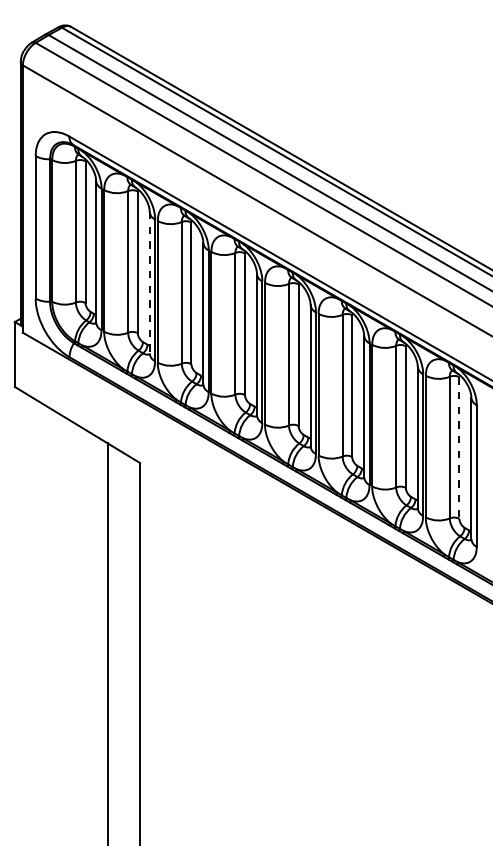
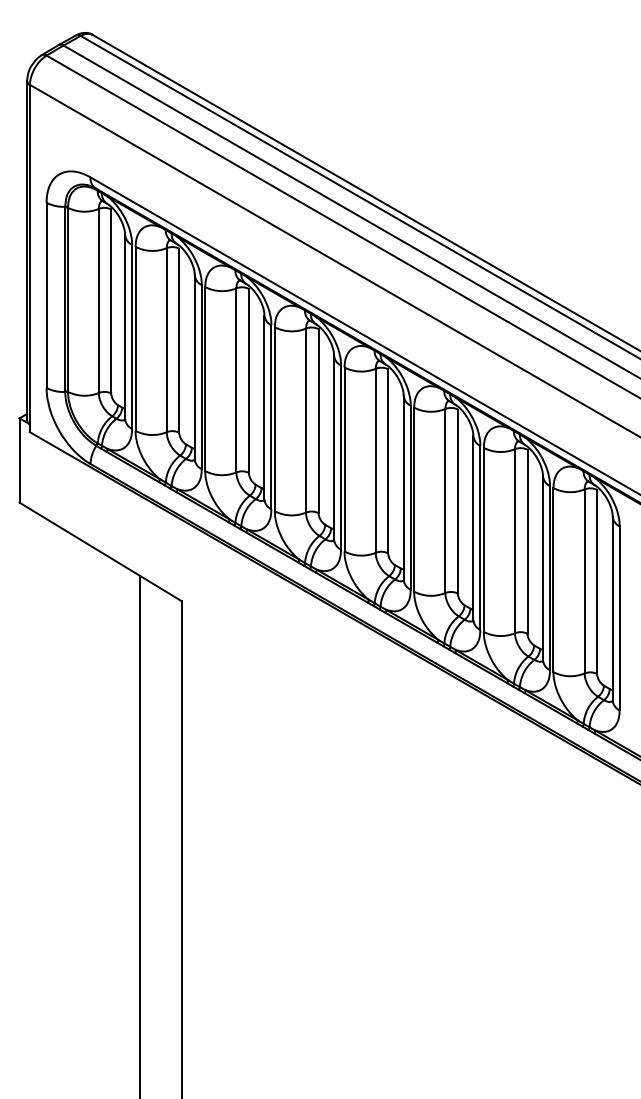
line: (149, 282) -> (194, 366), dashed -> solid
line: (459, 447) -> (597, 581), dashed -> solid

